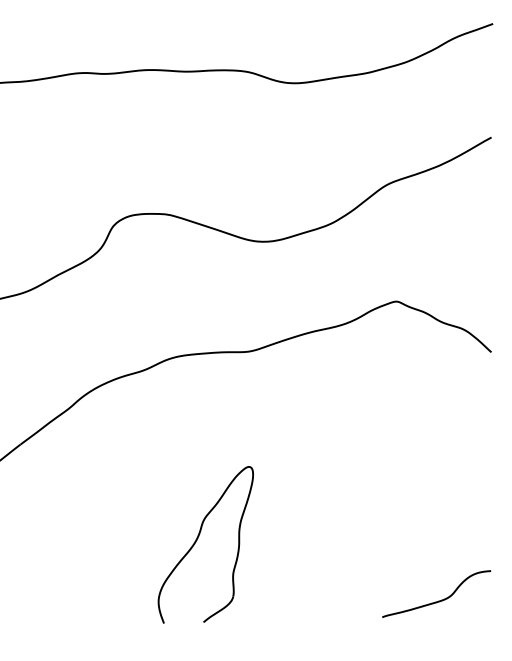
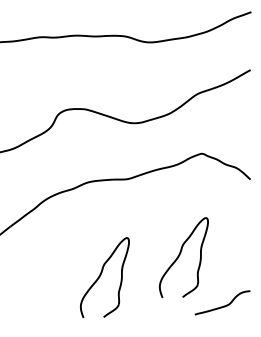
part: (359, 505) -> (183, 257), added

